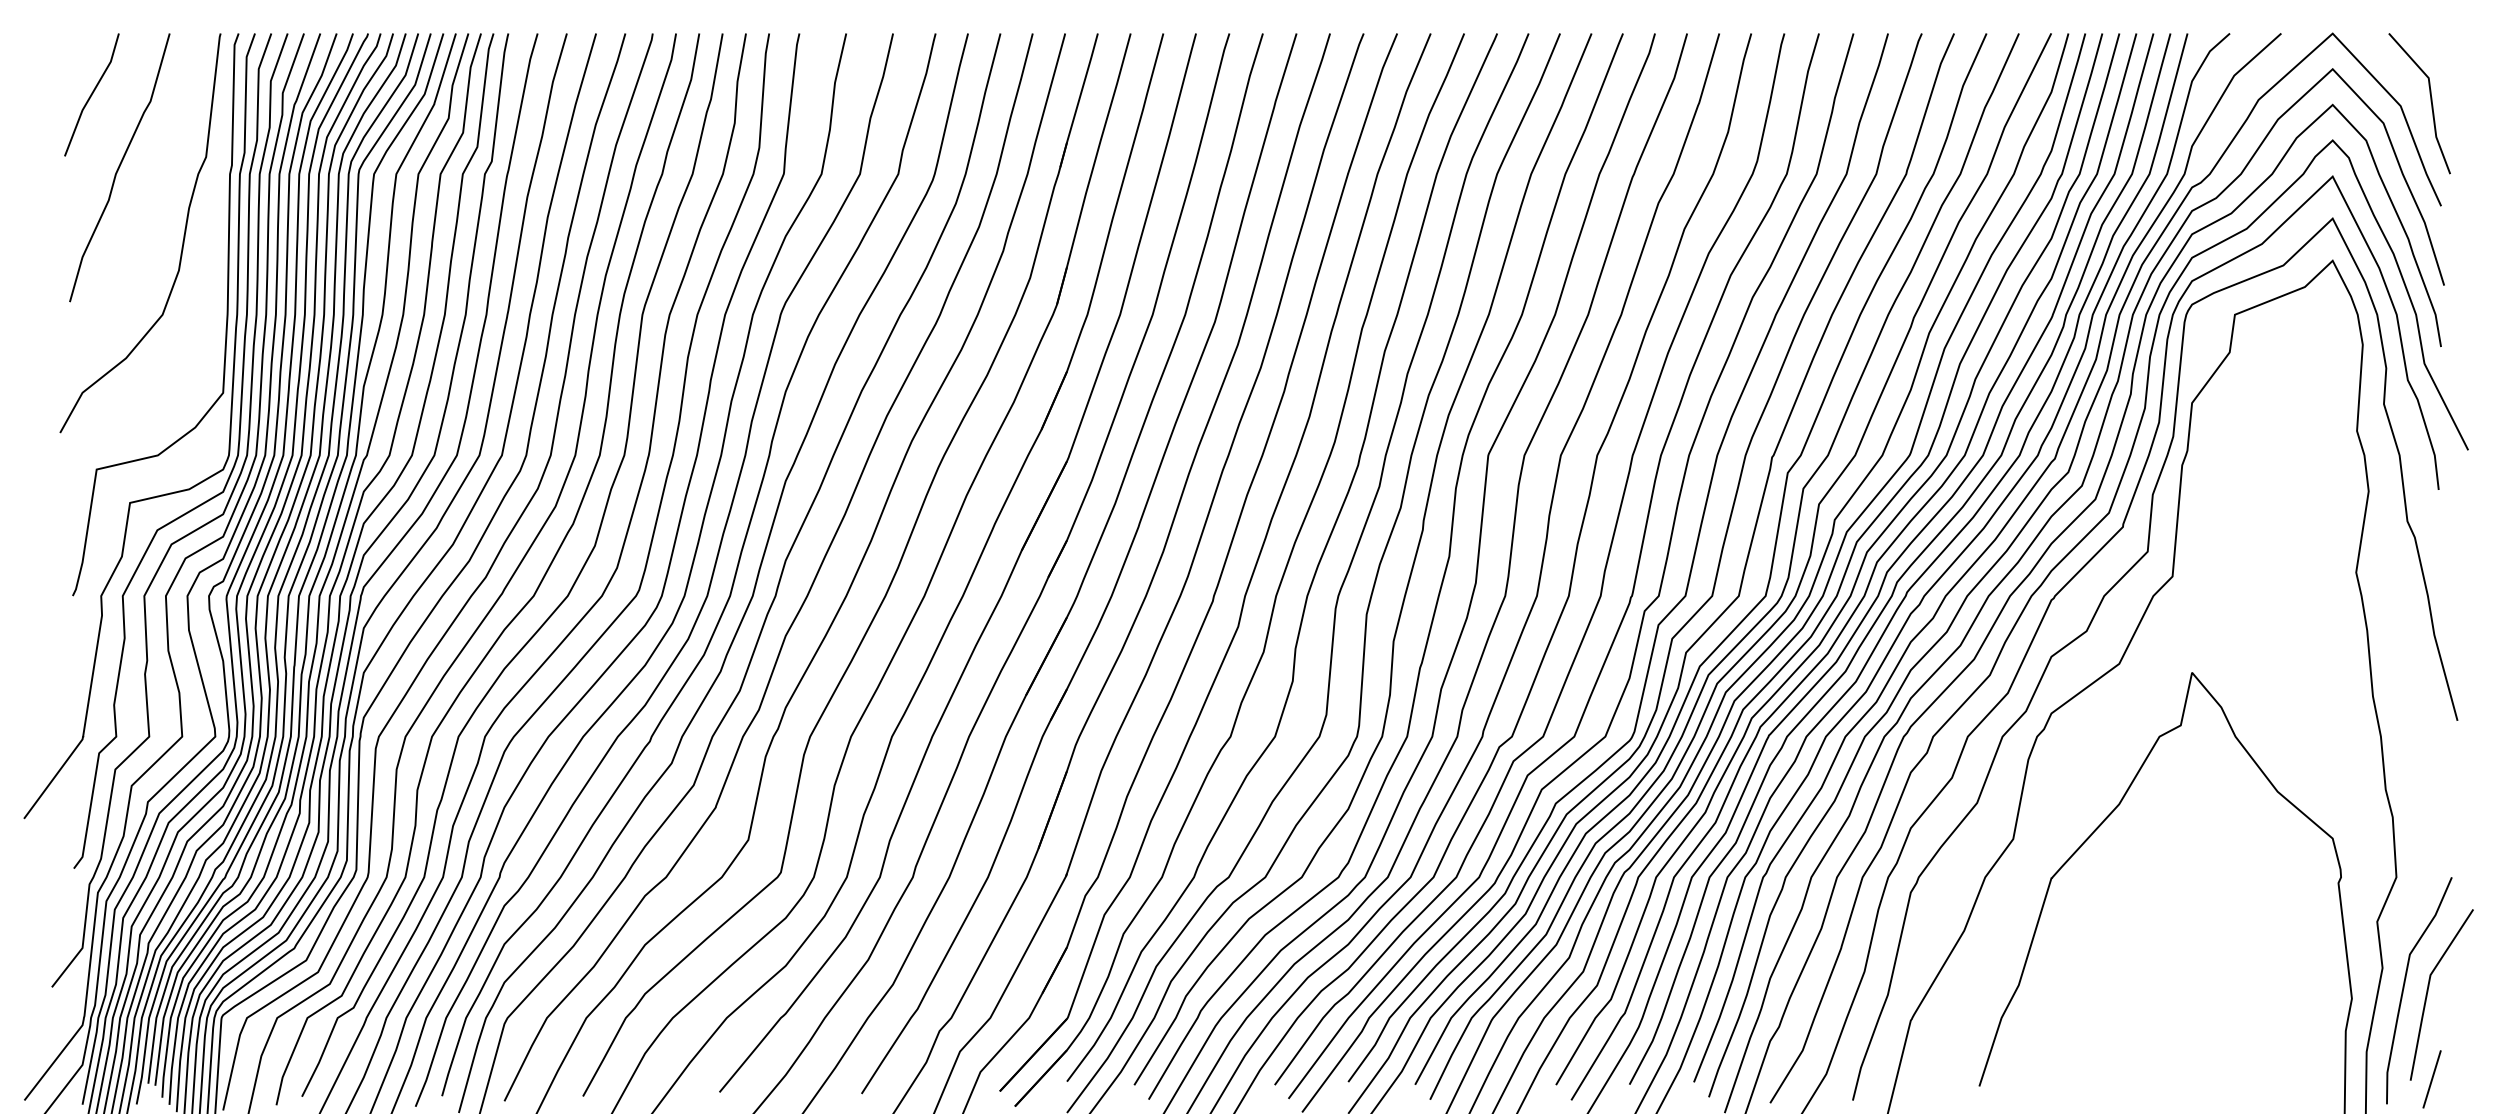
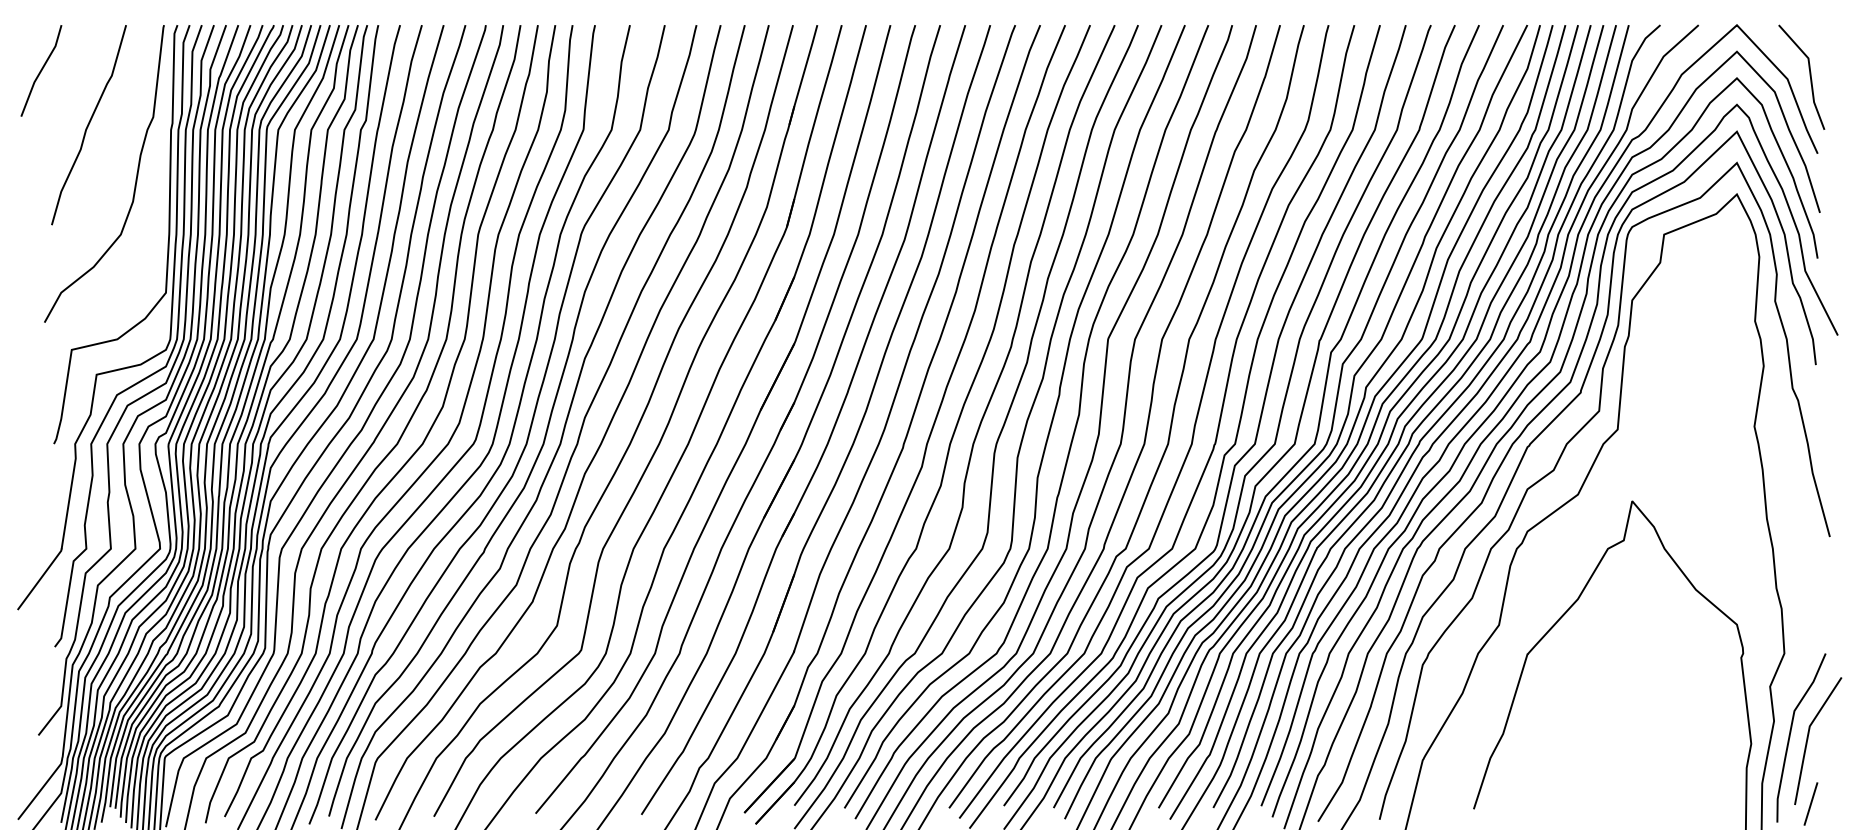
line: (91, 94) -> (41, 70), moved

